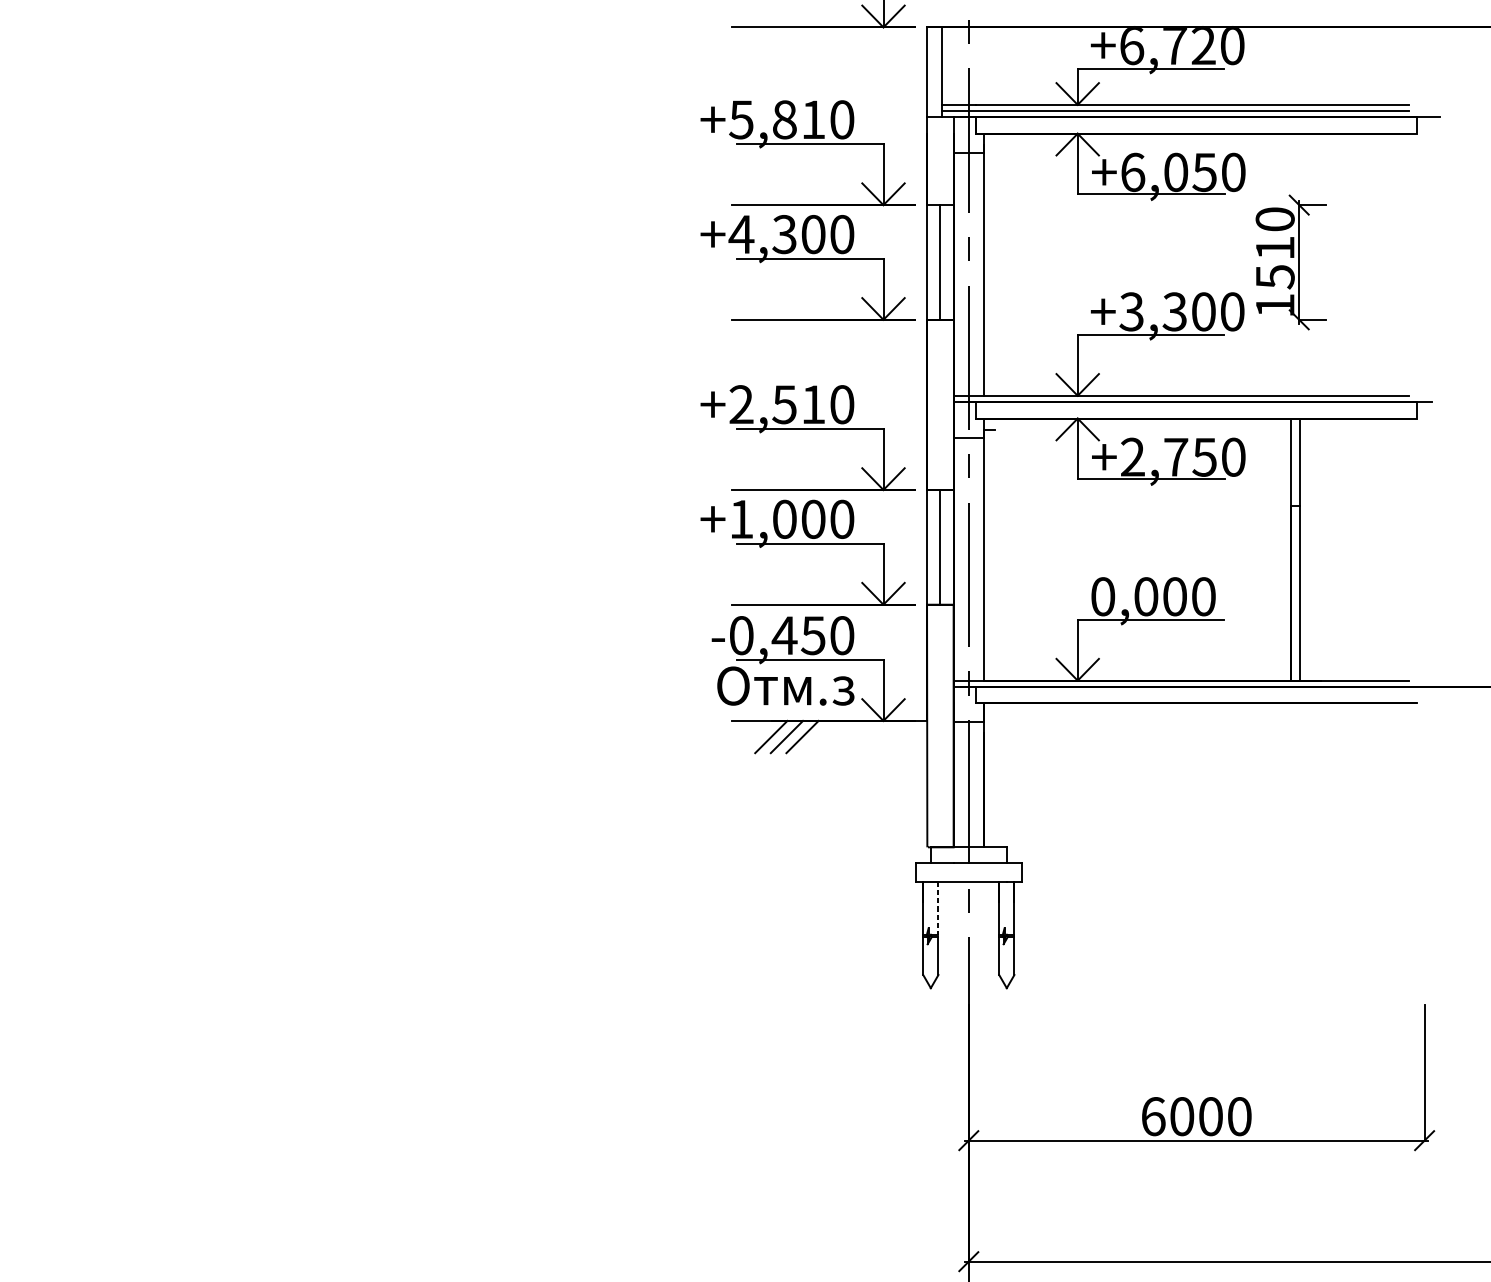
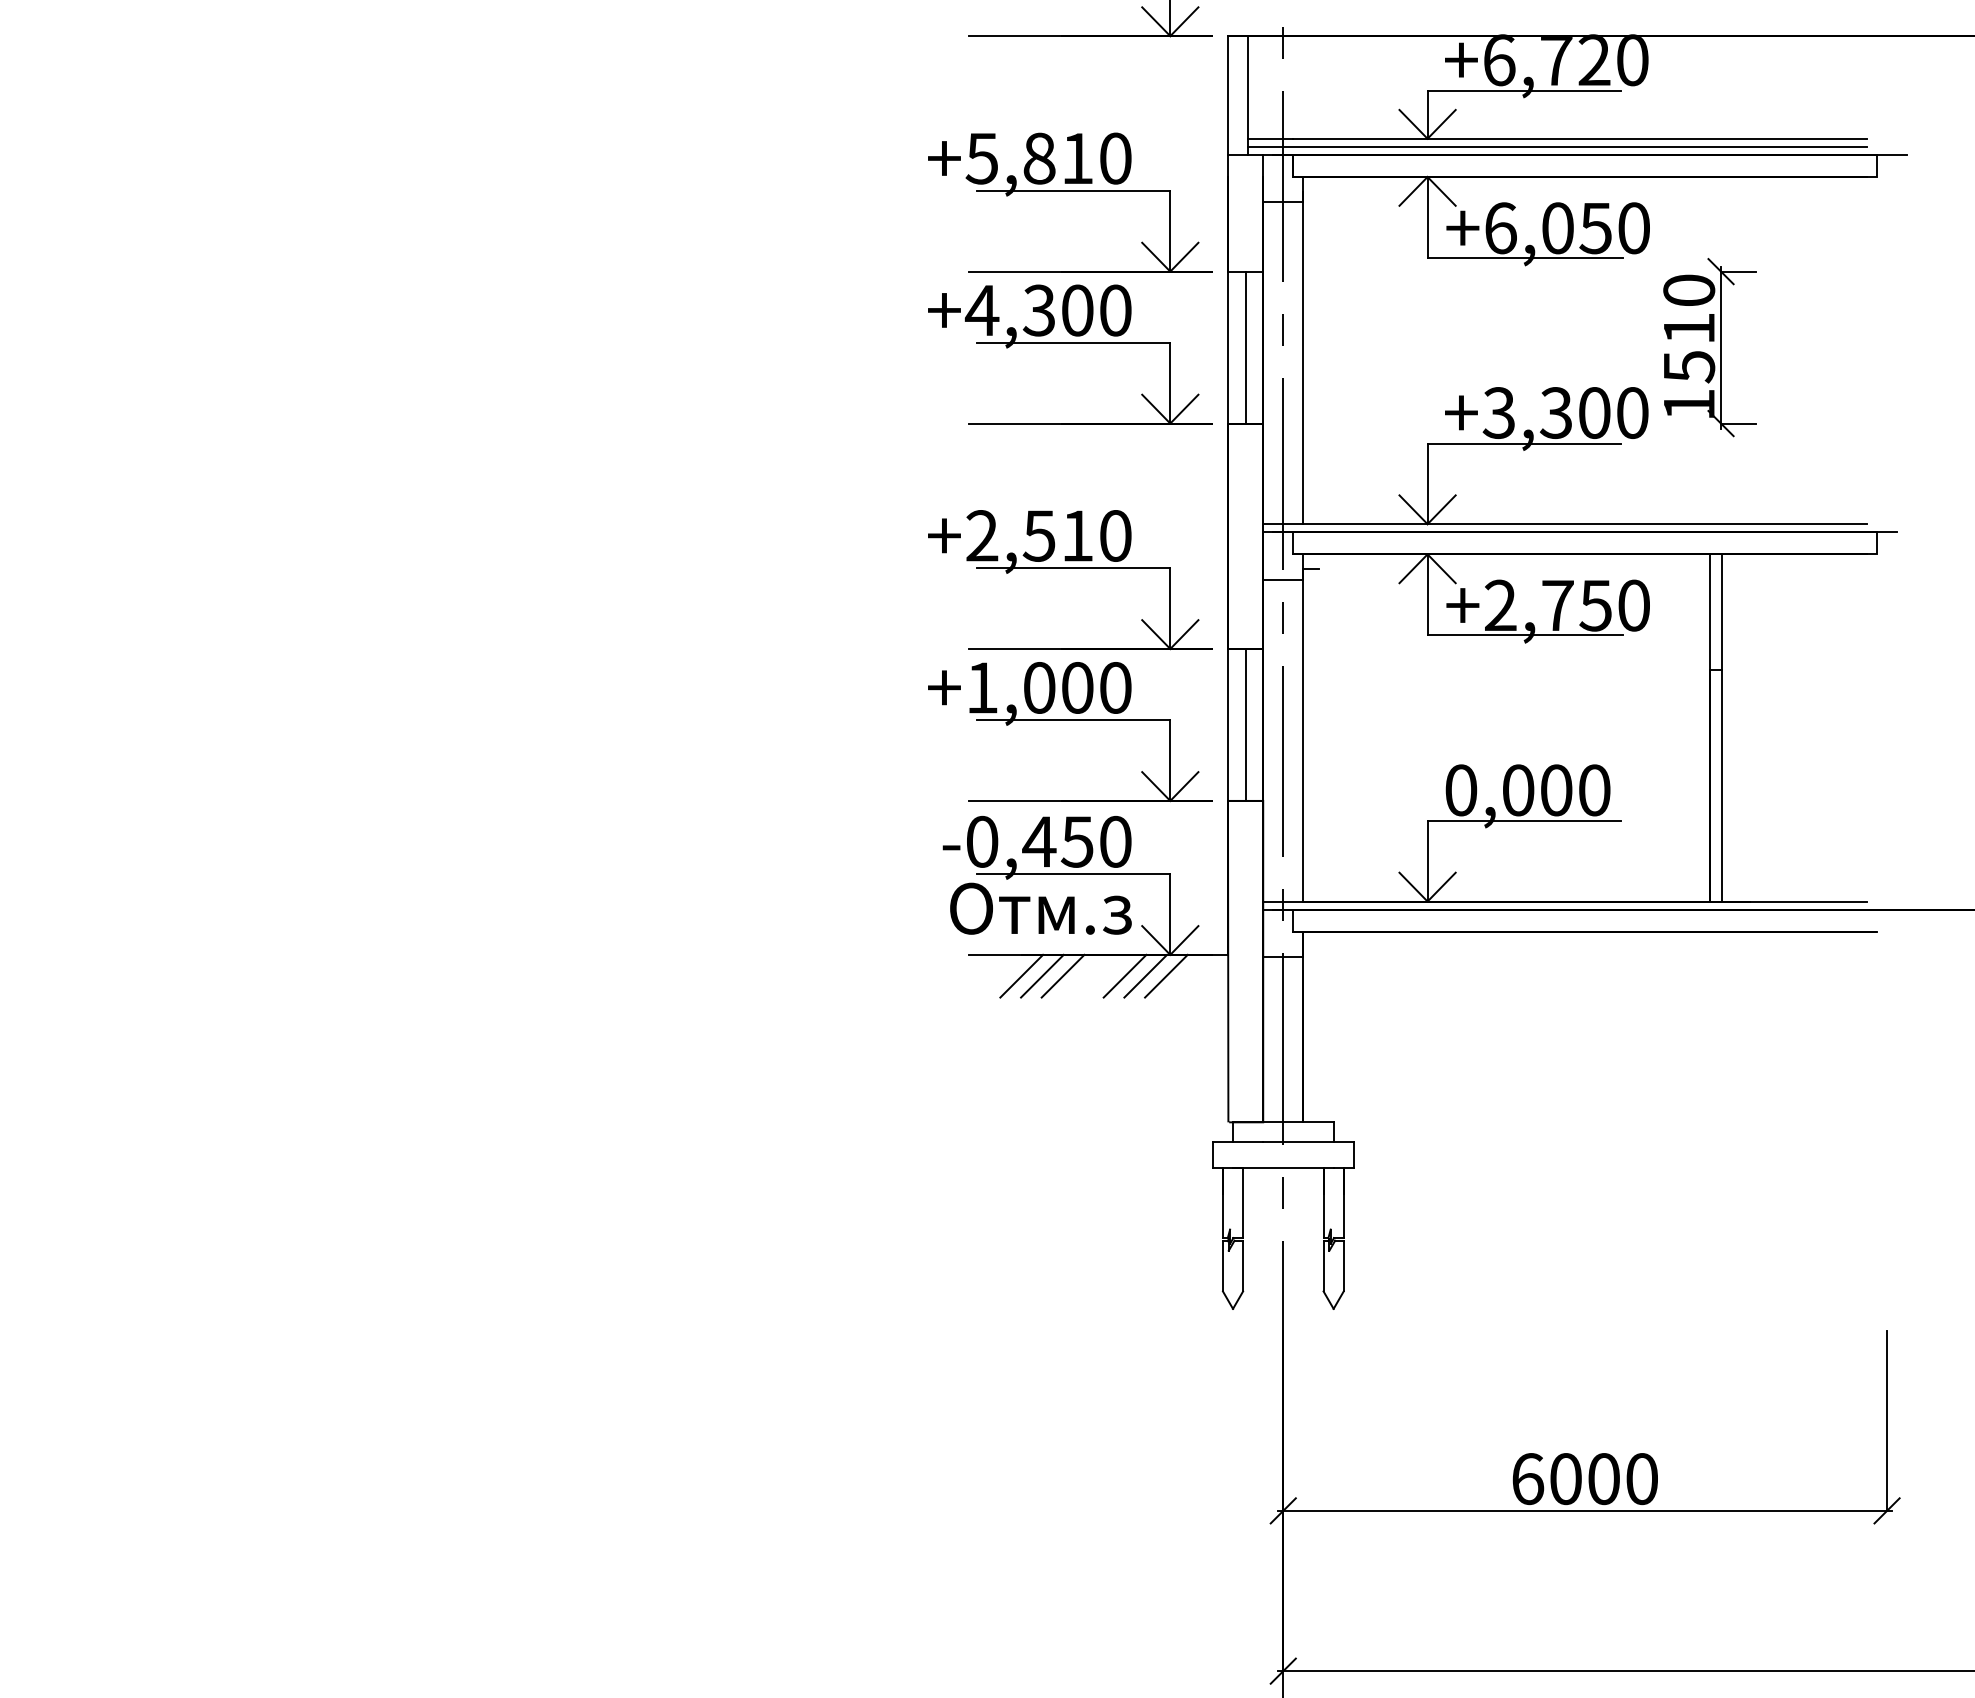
line: (848, 736) -> (1124, 975), added
line: (864, 736) -> (1145, 975), added
line: (880, 736) -> (1166, 975), added
line: (938, 908) -> (1243, 1203), dashed -> solid

